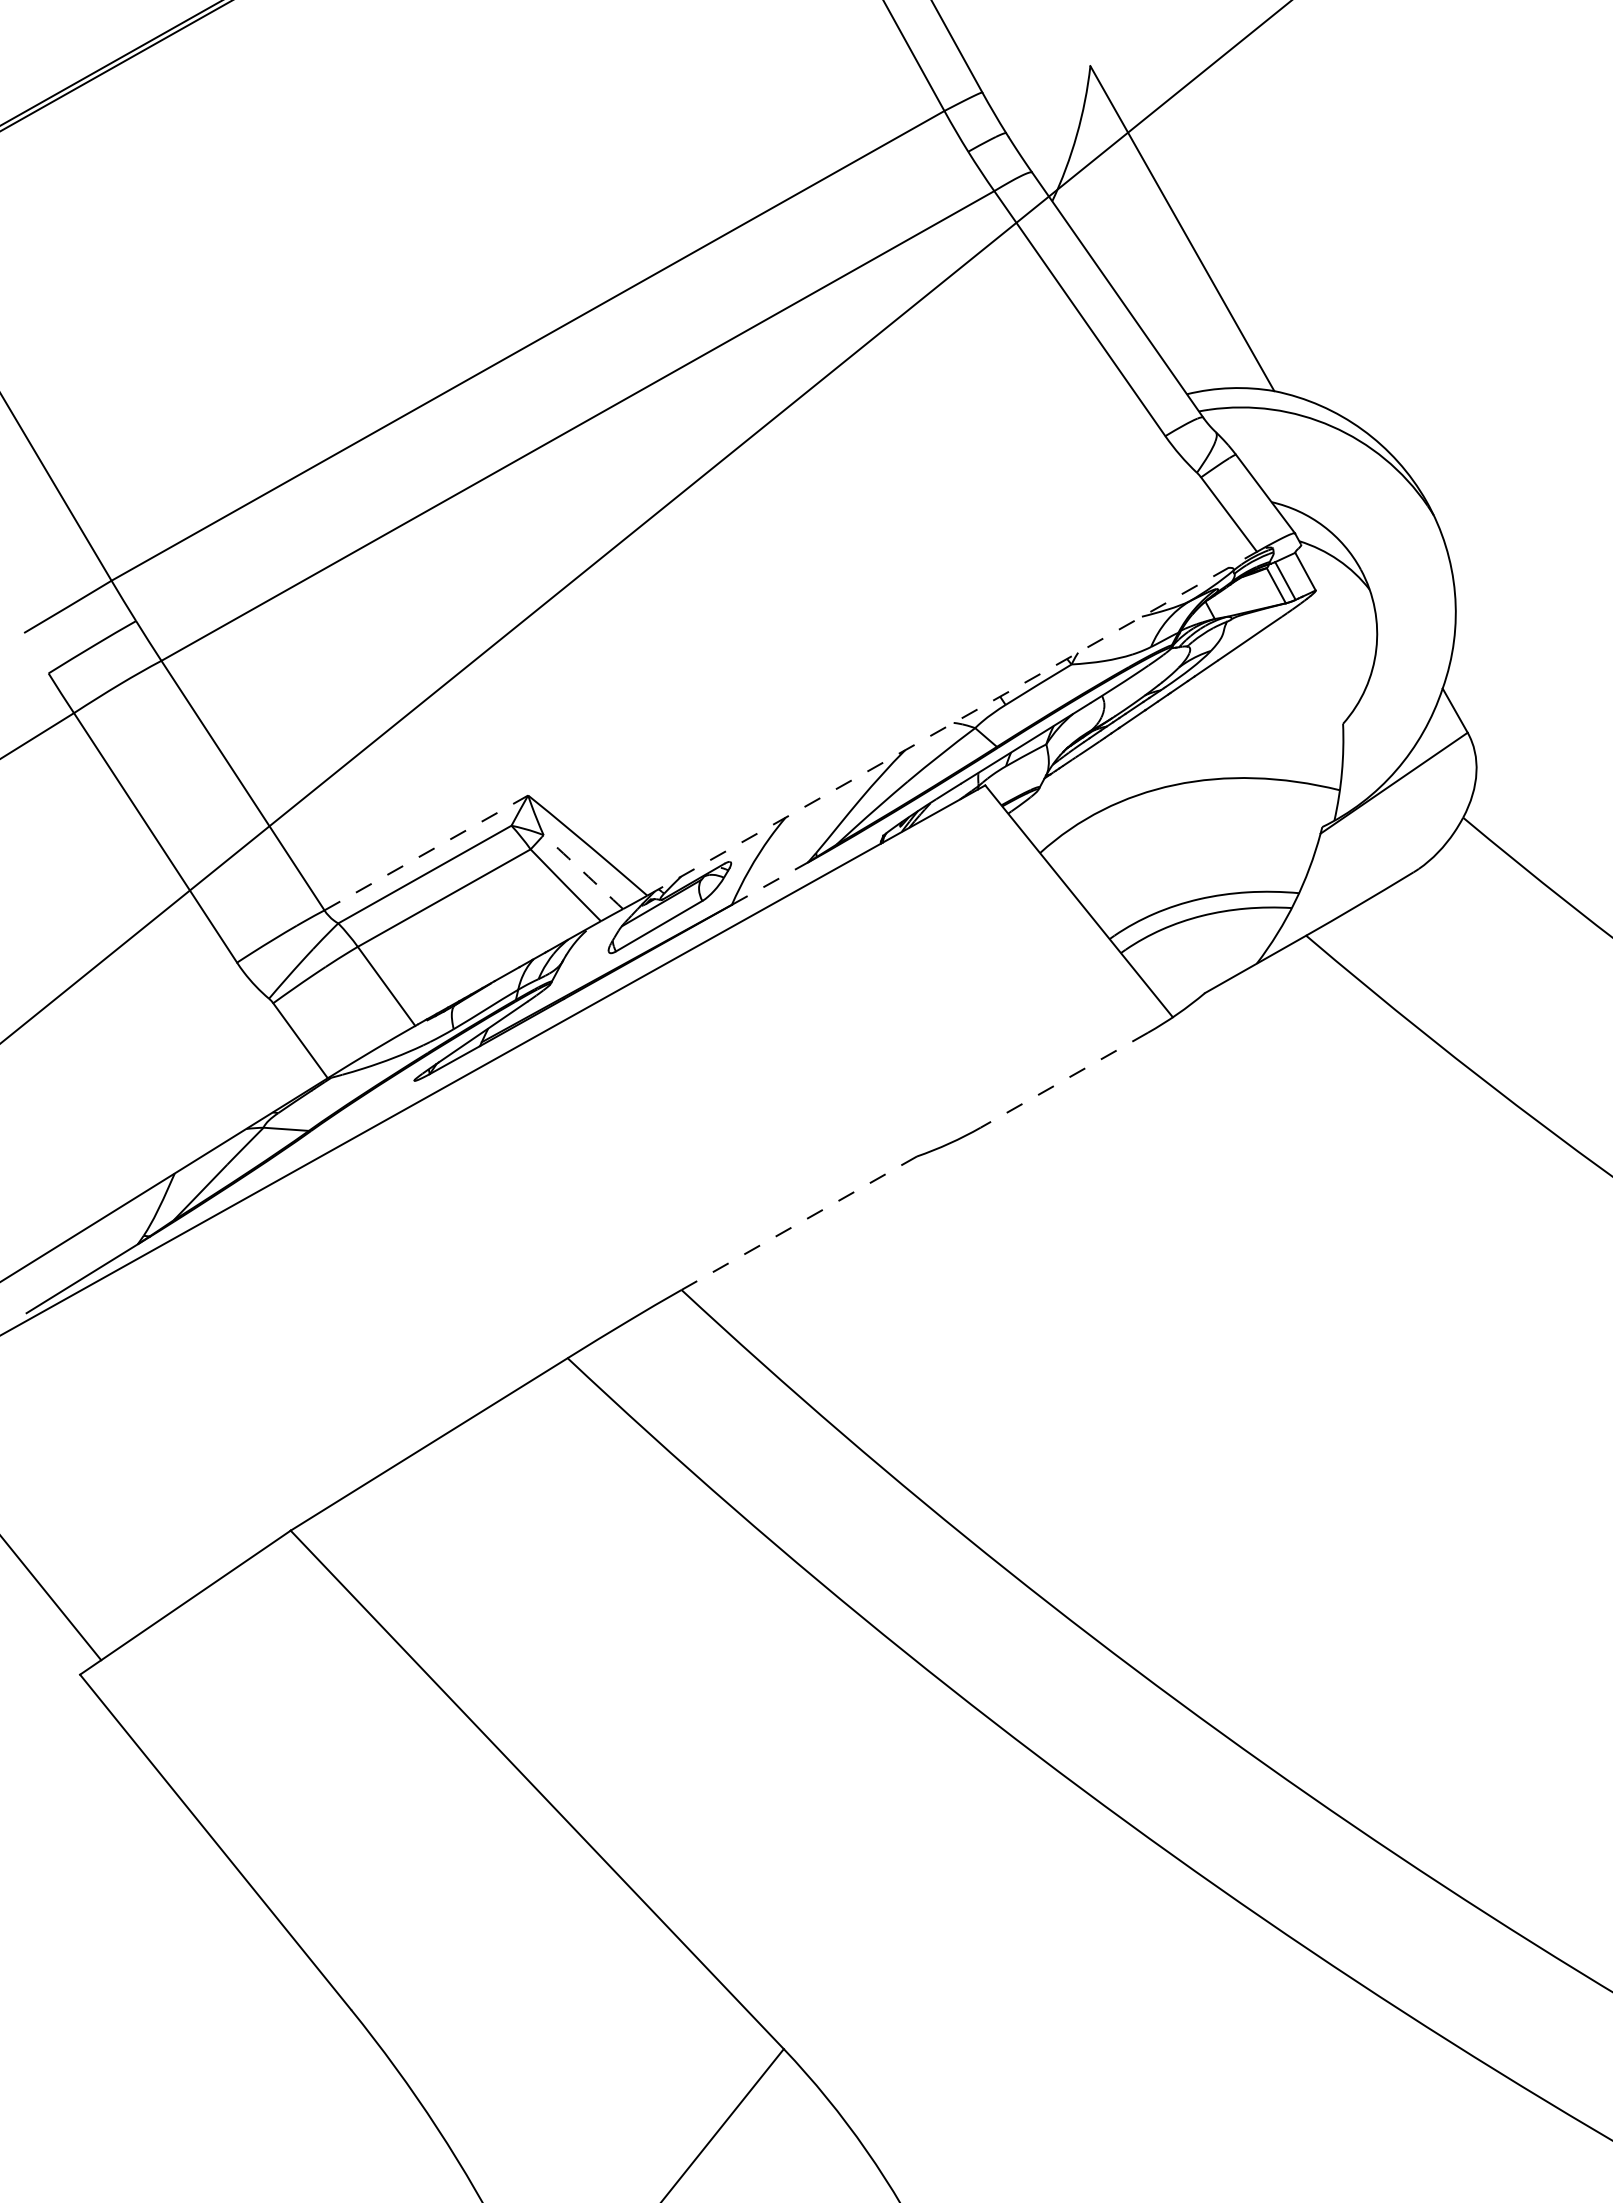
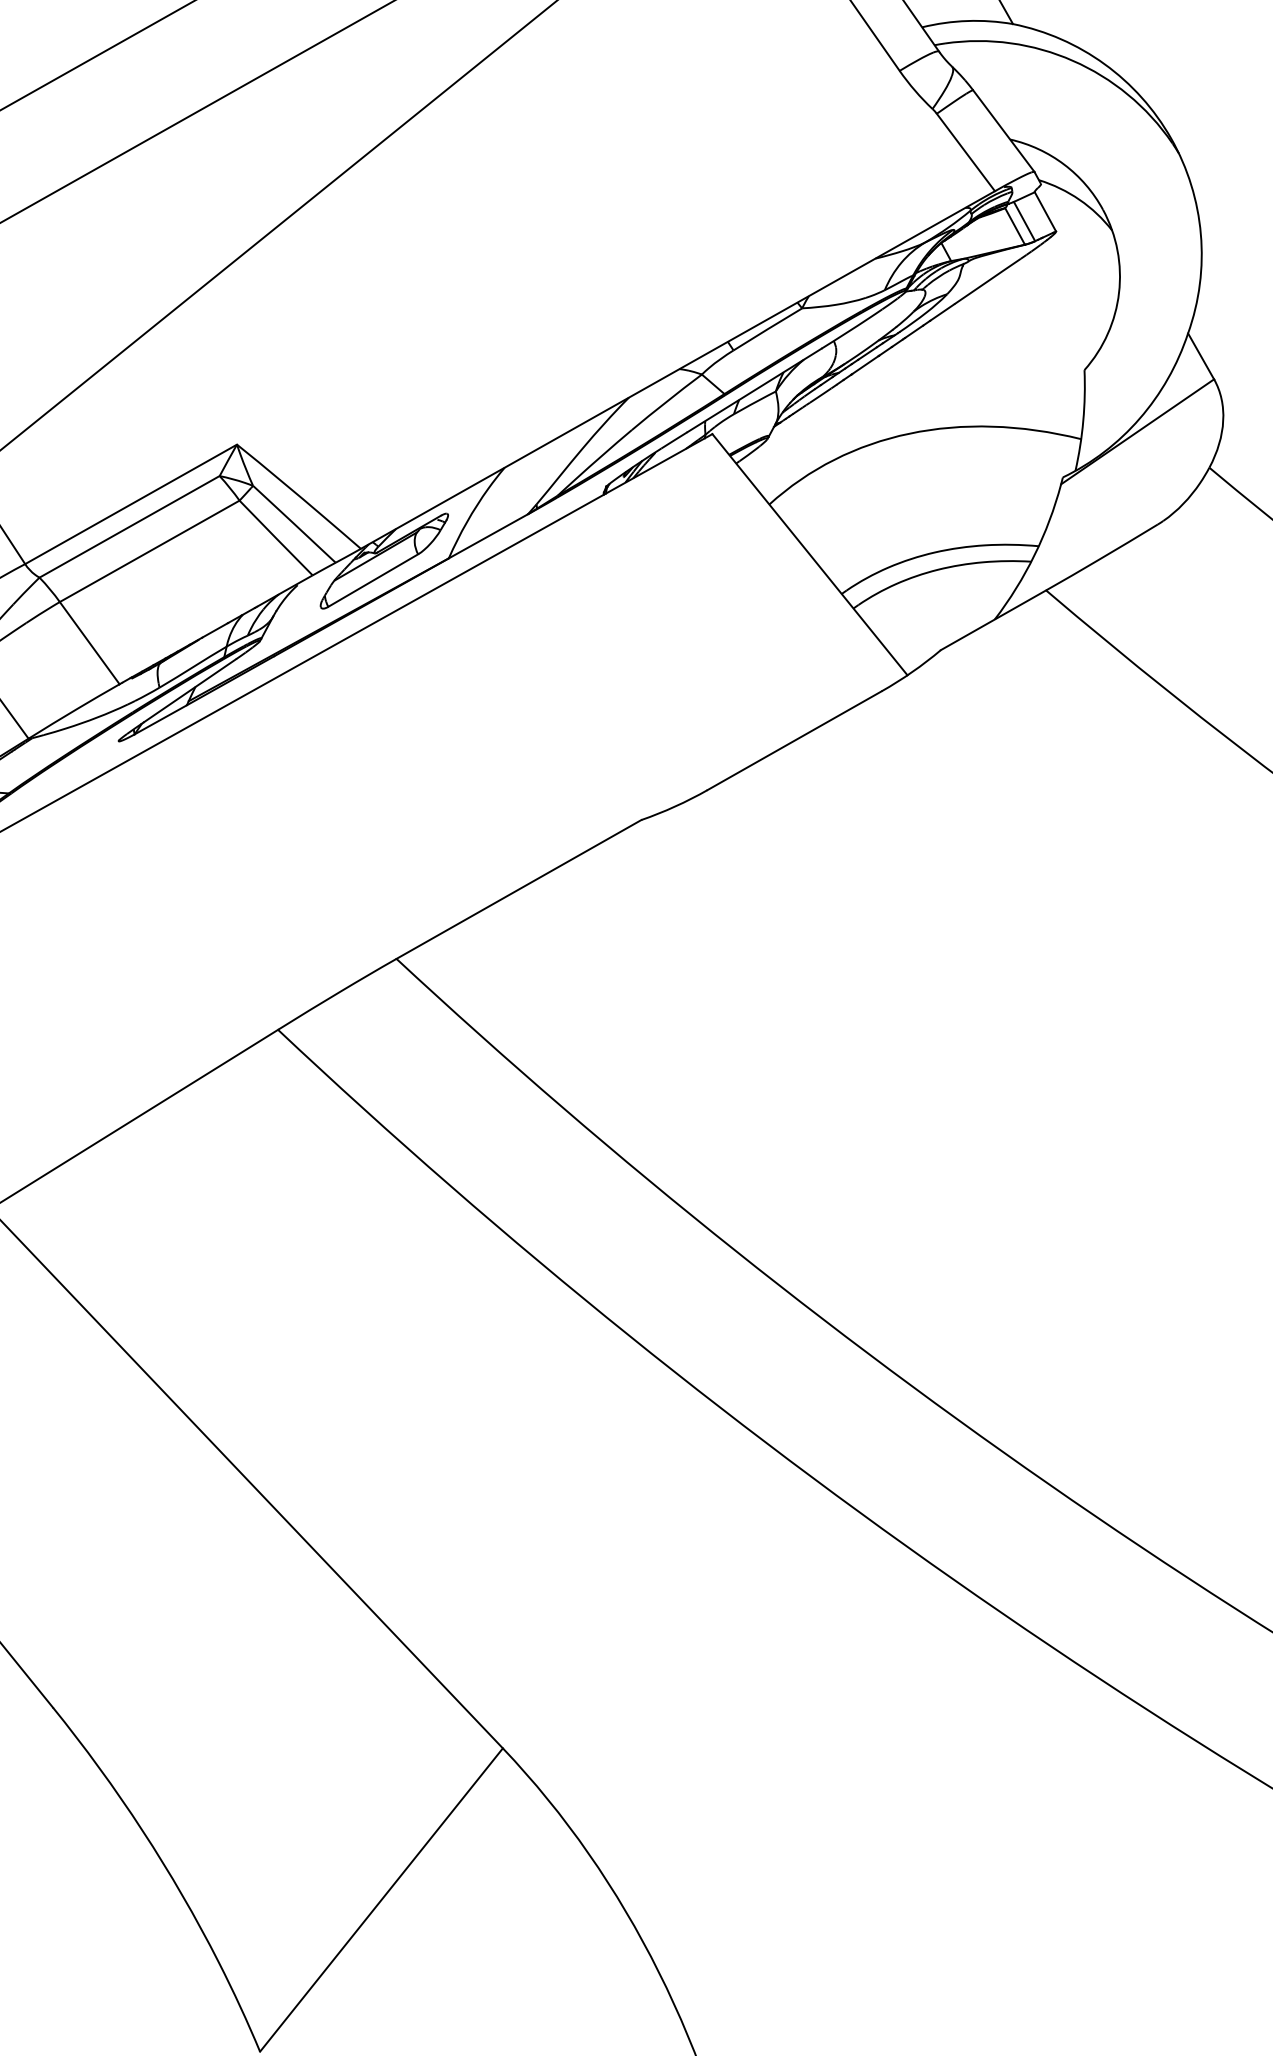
line: (952, 723) -> (678, 369), dashed -> solid
line: (426, 852) -> (131, 503), dashed -> solid
arc: (583, 872) -> (294, 524), dashed -> solid
line: (769, 883) -> (487, 536), dashed -> solid
line: (1063, 1080) -> (793, 741), dashed -> solid
line: (798, 1223) -> (518, 889), dashed -> solid

